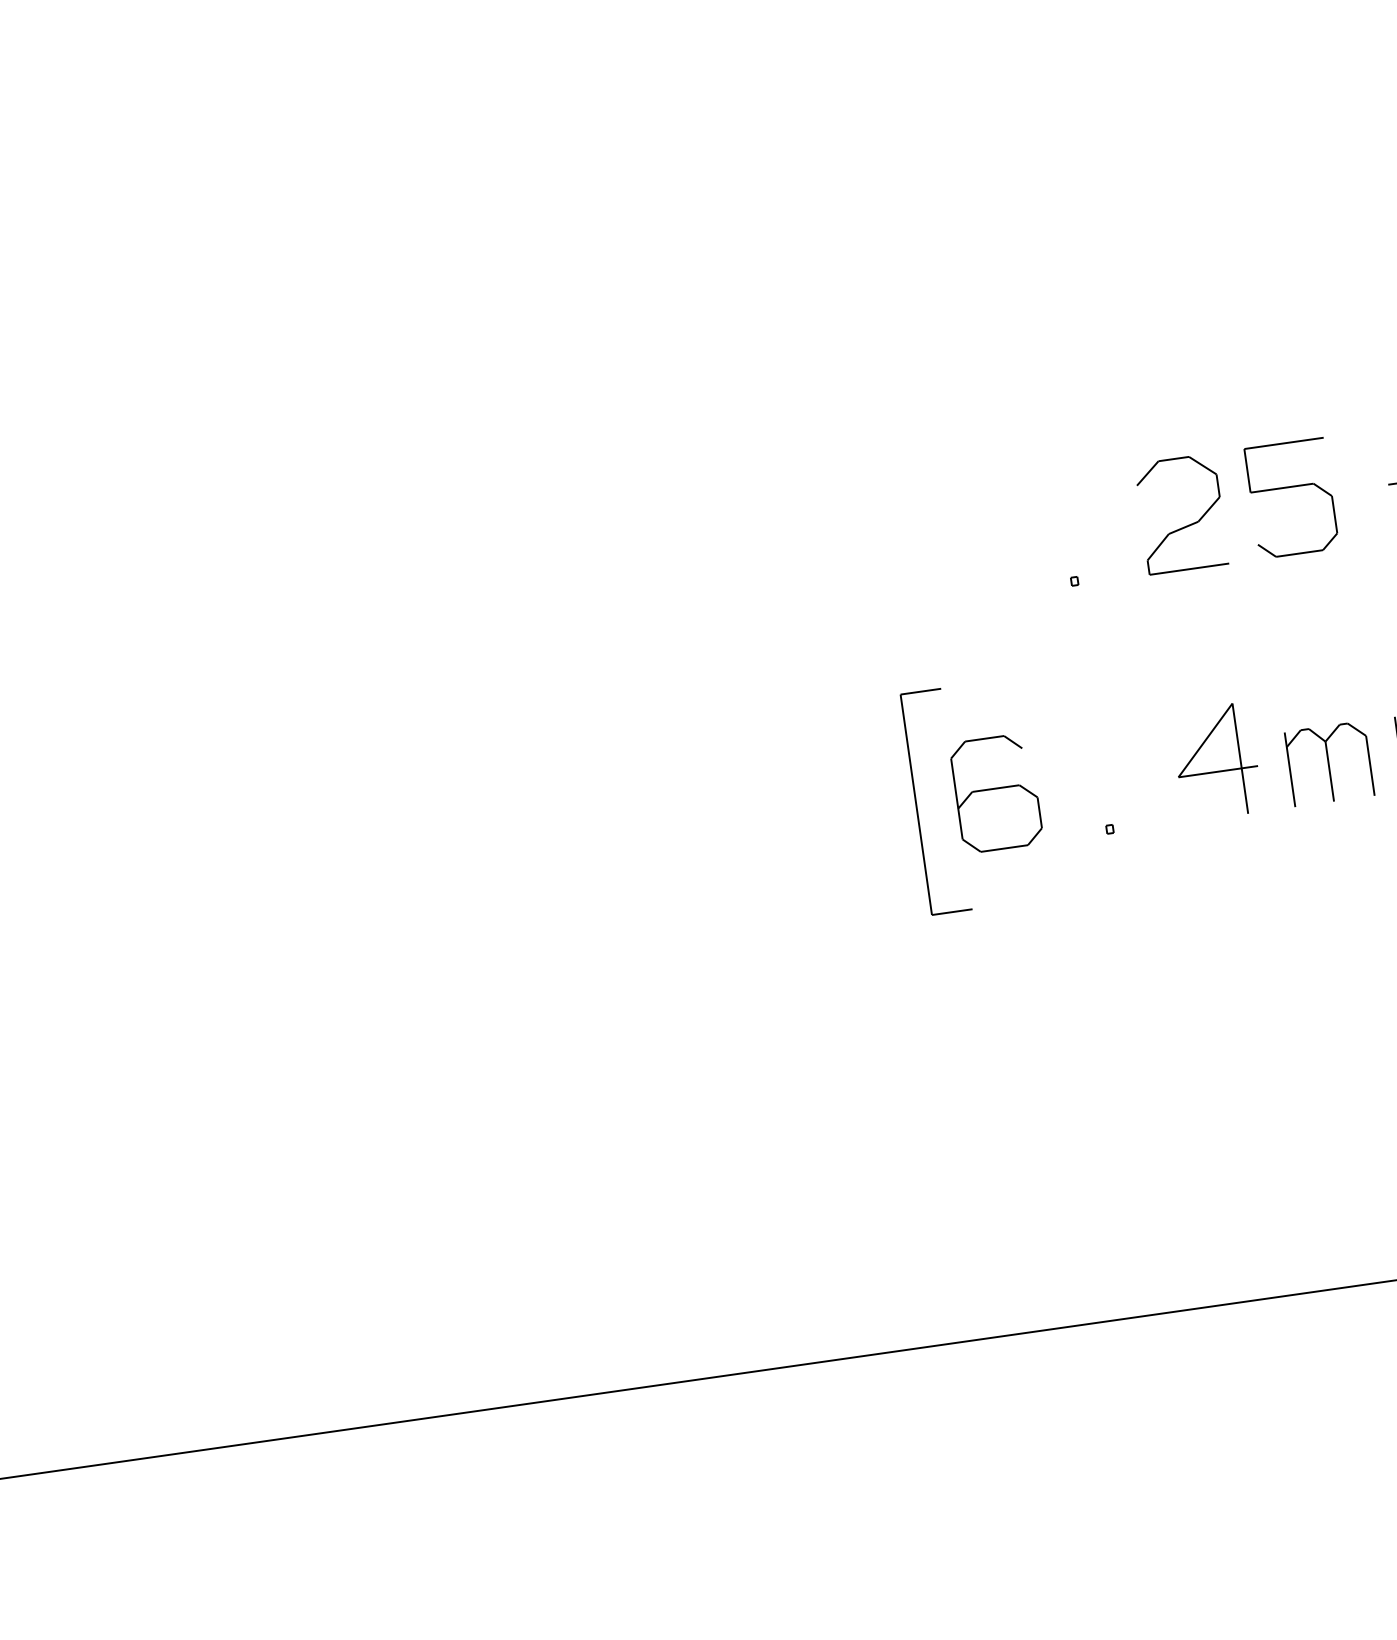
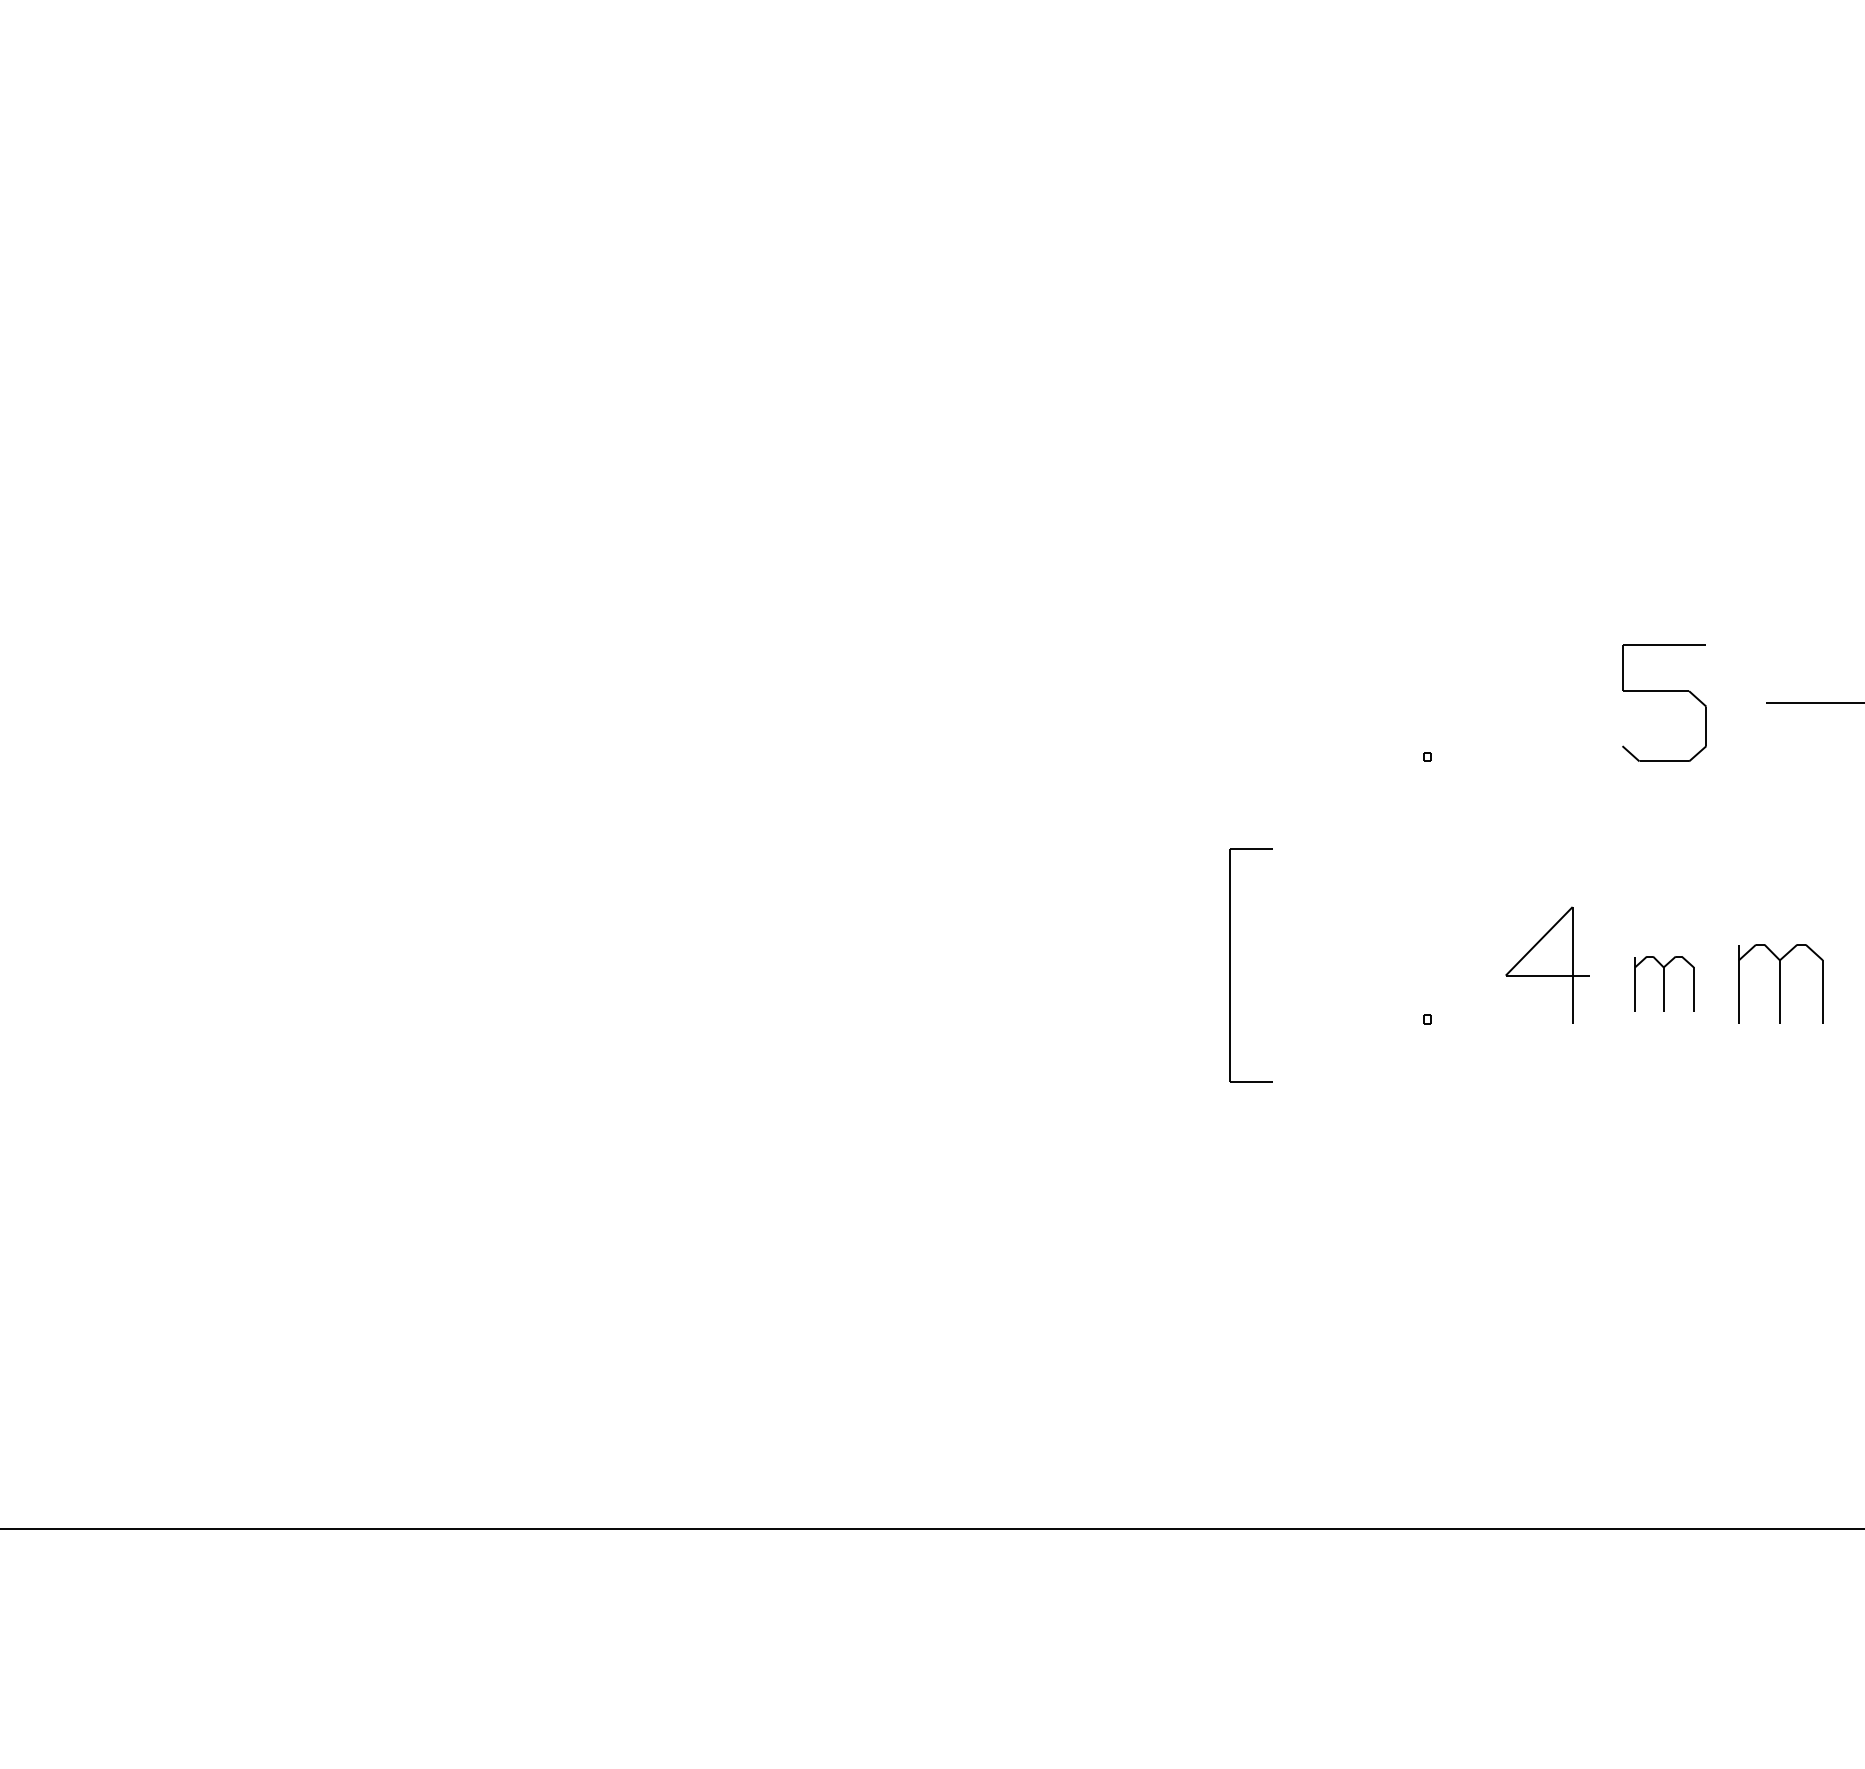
part: (1186, 525) -> (1551, 715), removed
part: (1329, 763) -> (1664, 983), size x0.7
part: (996, 793) -> (1314, 965), removed

